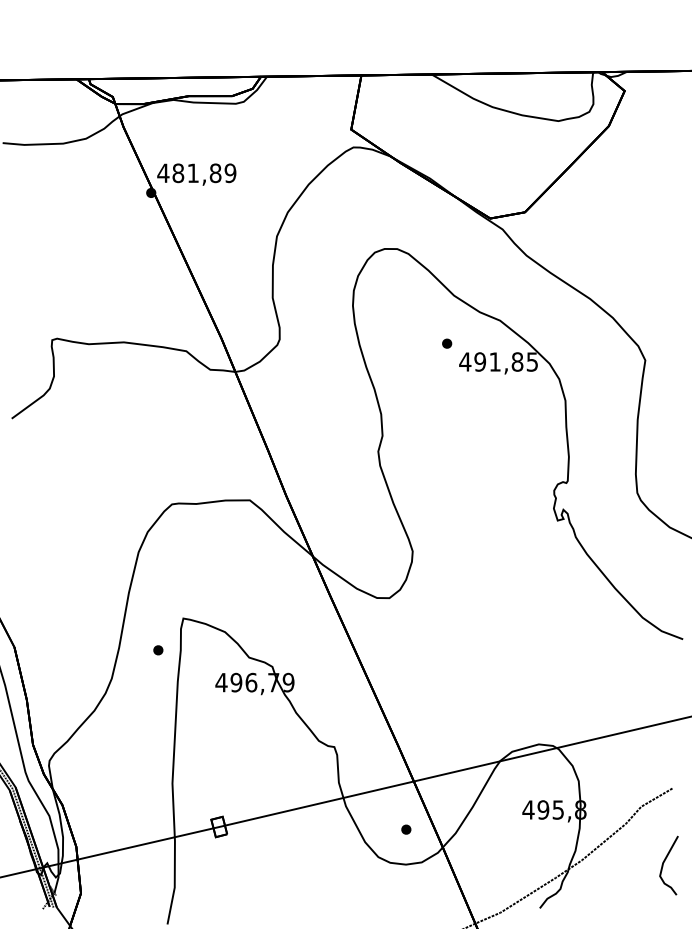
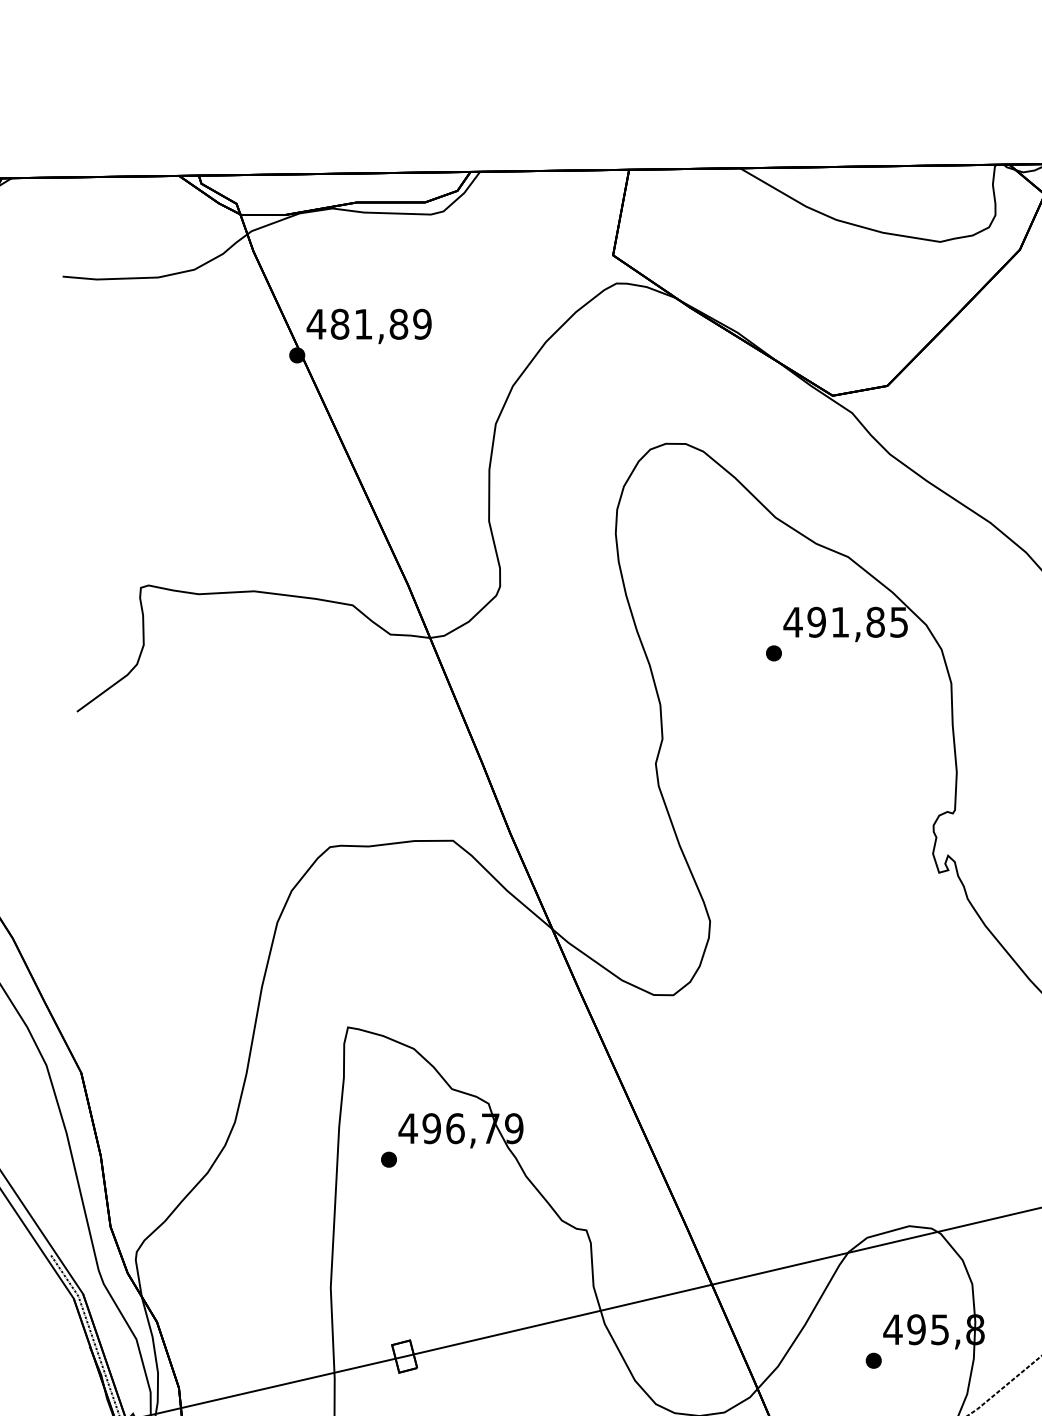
part: (447, 343) -> (774, 653), moved
part: (158, 650) -> (389, 1159), moved
part: (406, 829) -> (874, 1360), moved

